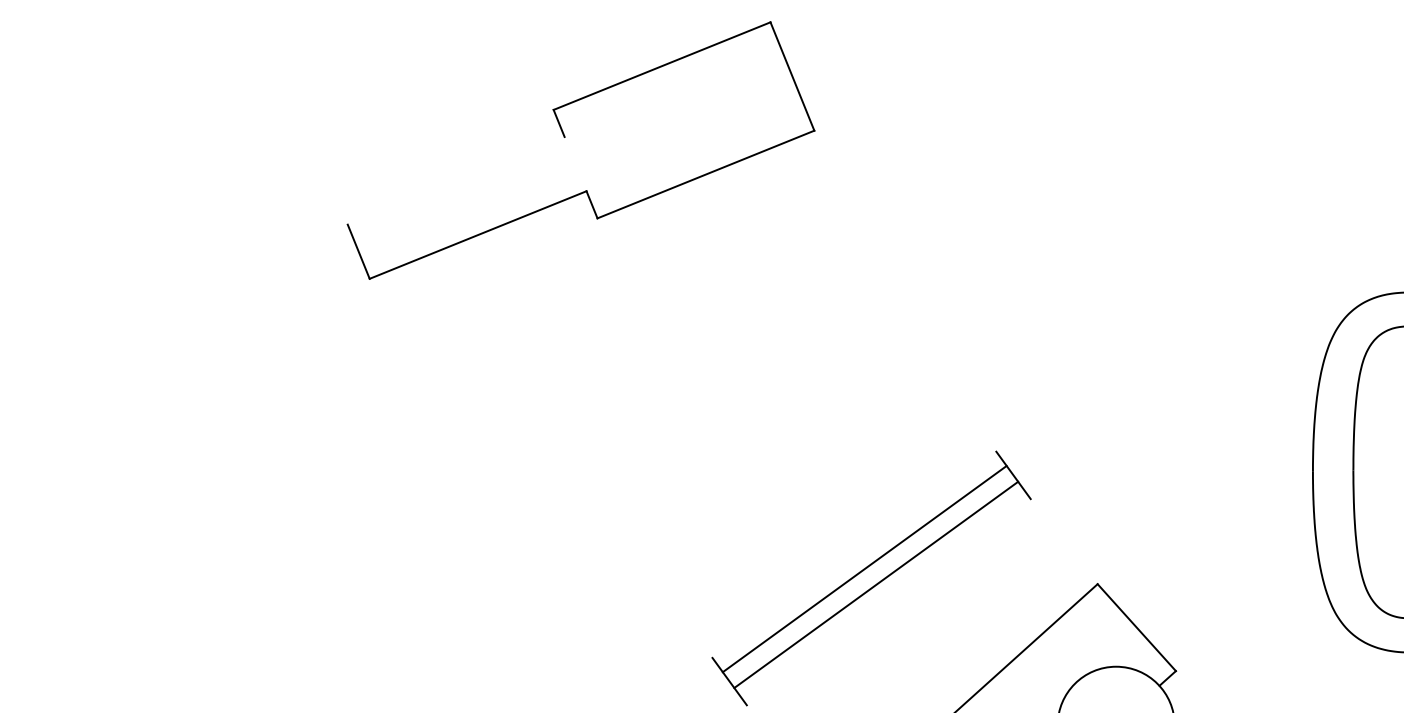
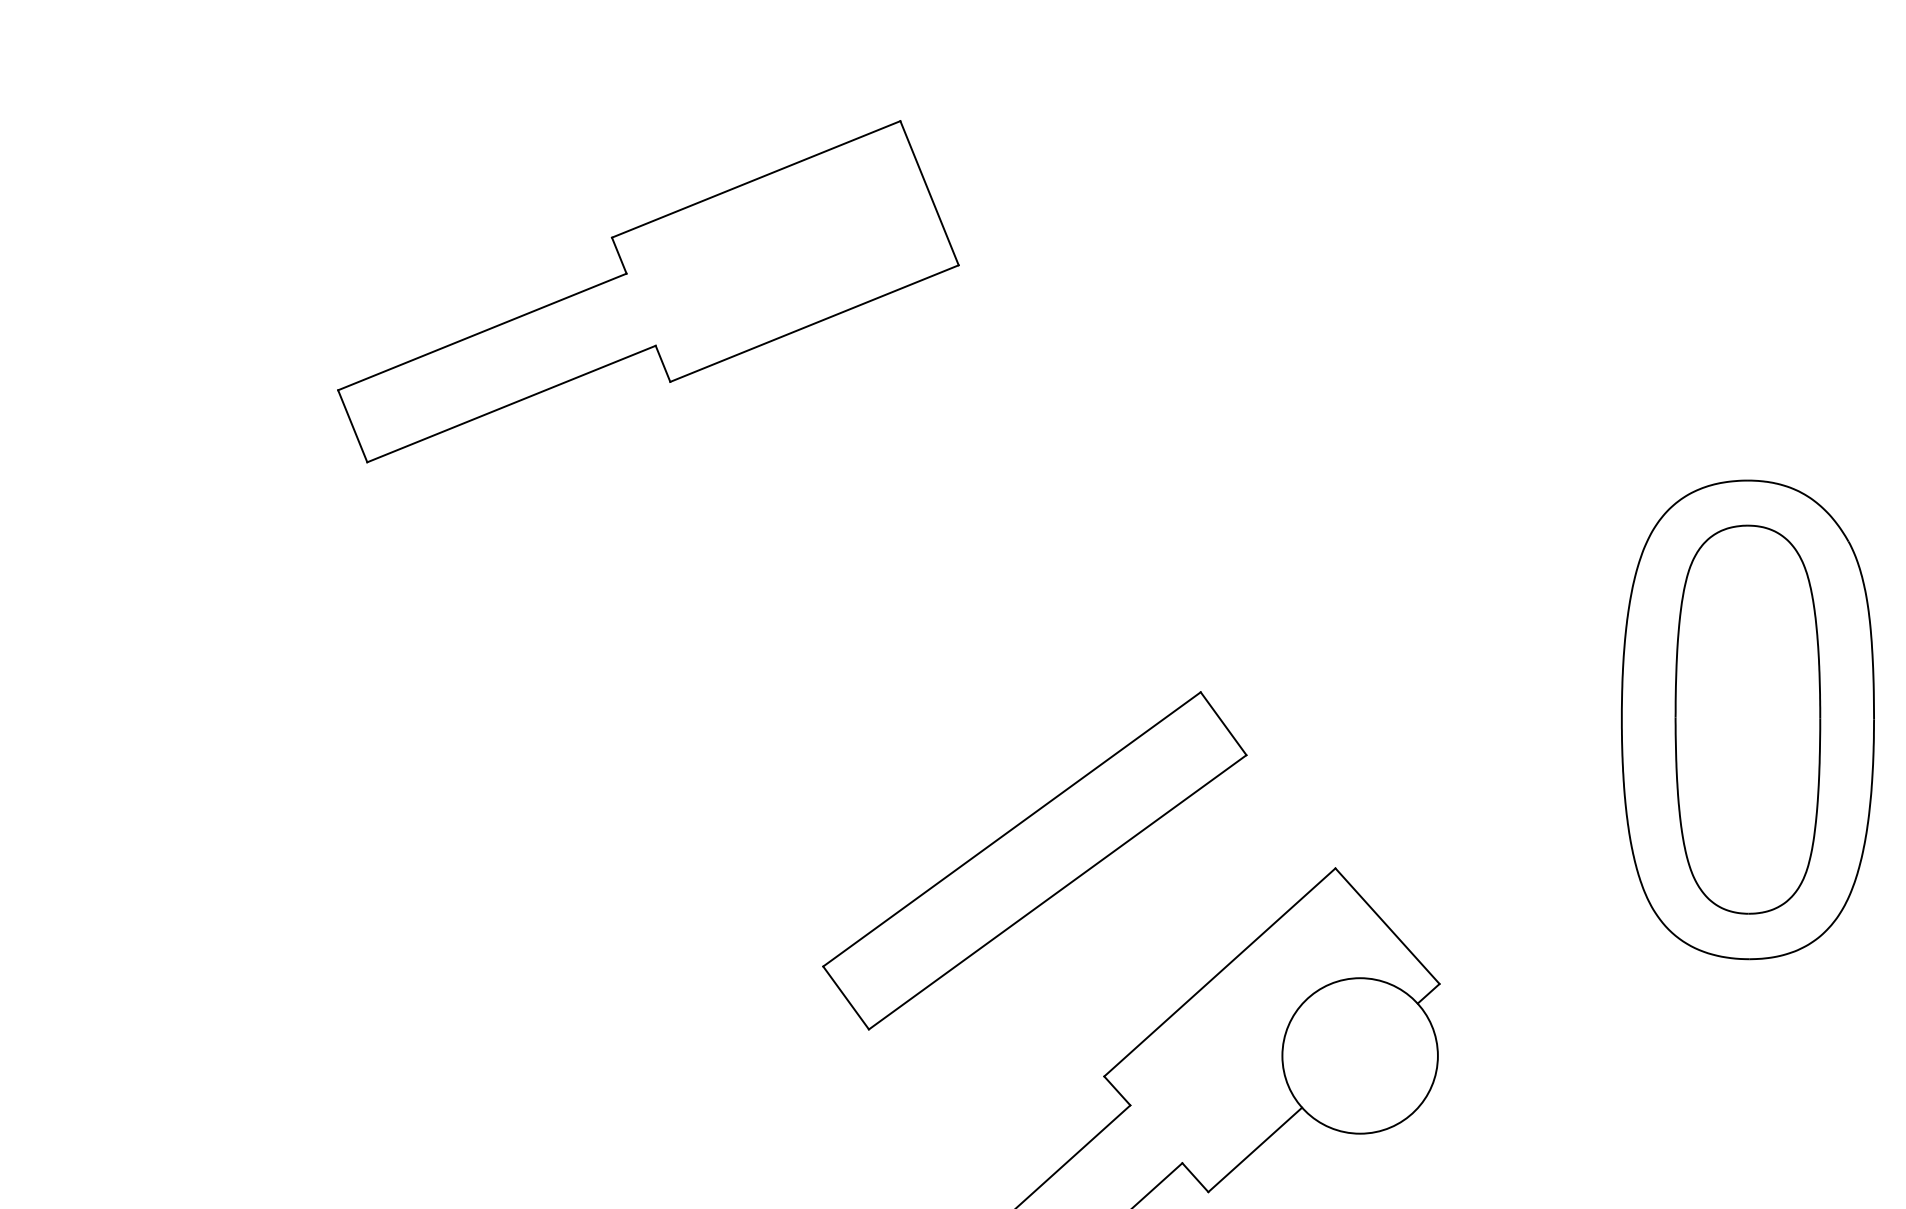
line: (456, 180) -> (482, 331), added
line: (864, 569) -> (1057, 892), moved
line: (875, 585) -> (1011, 829), moved

